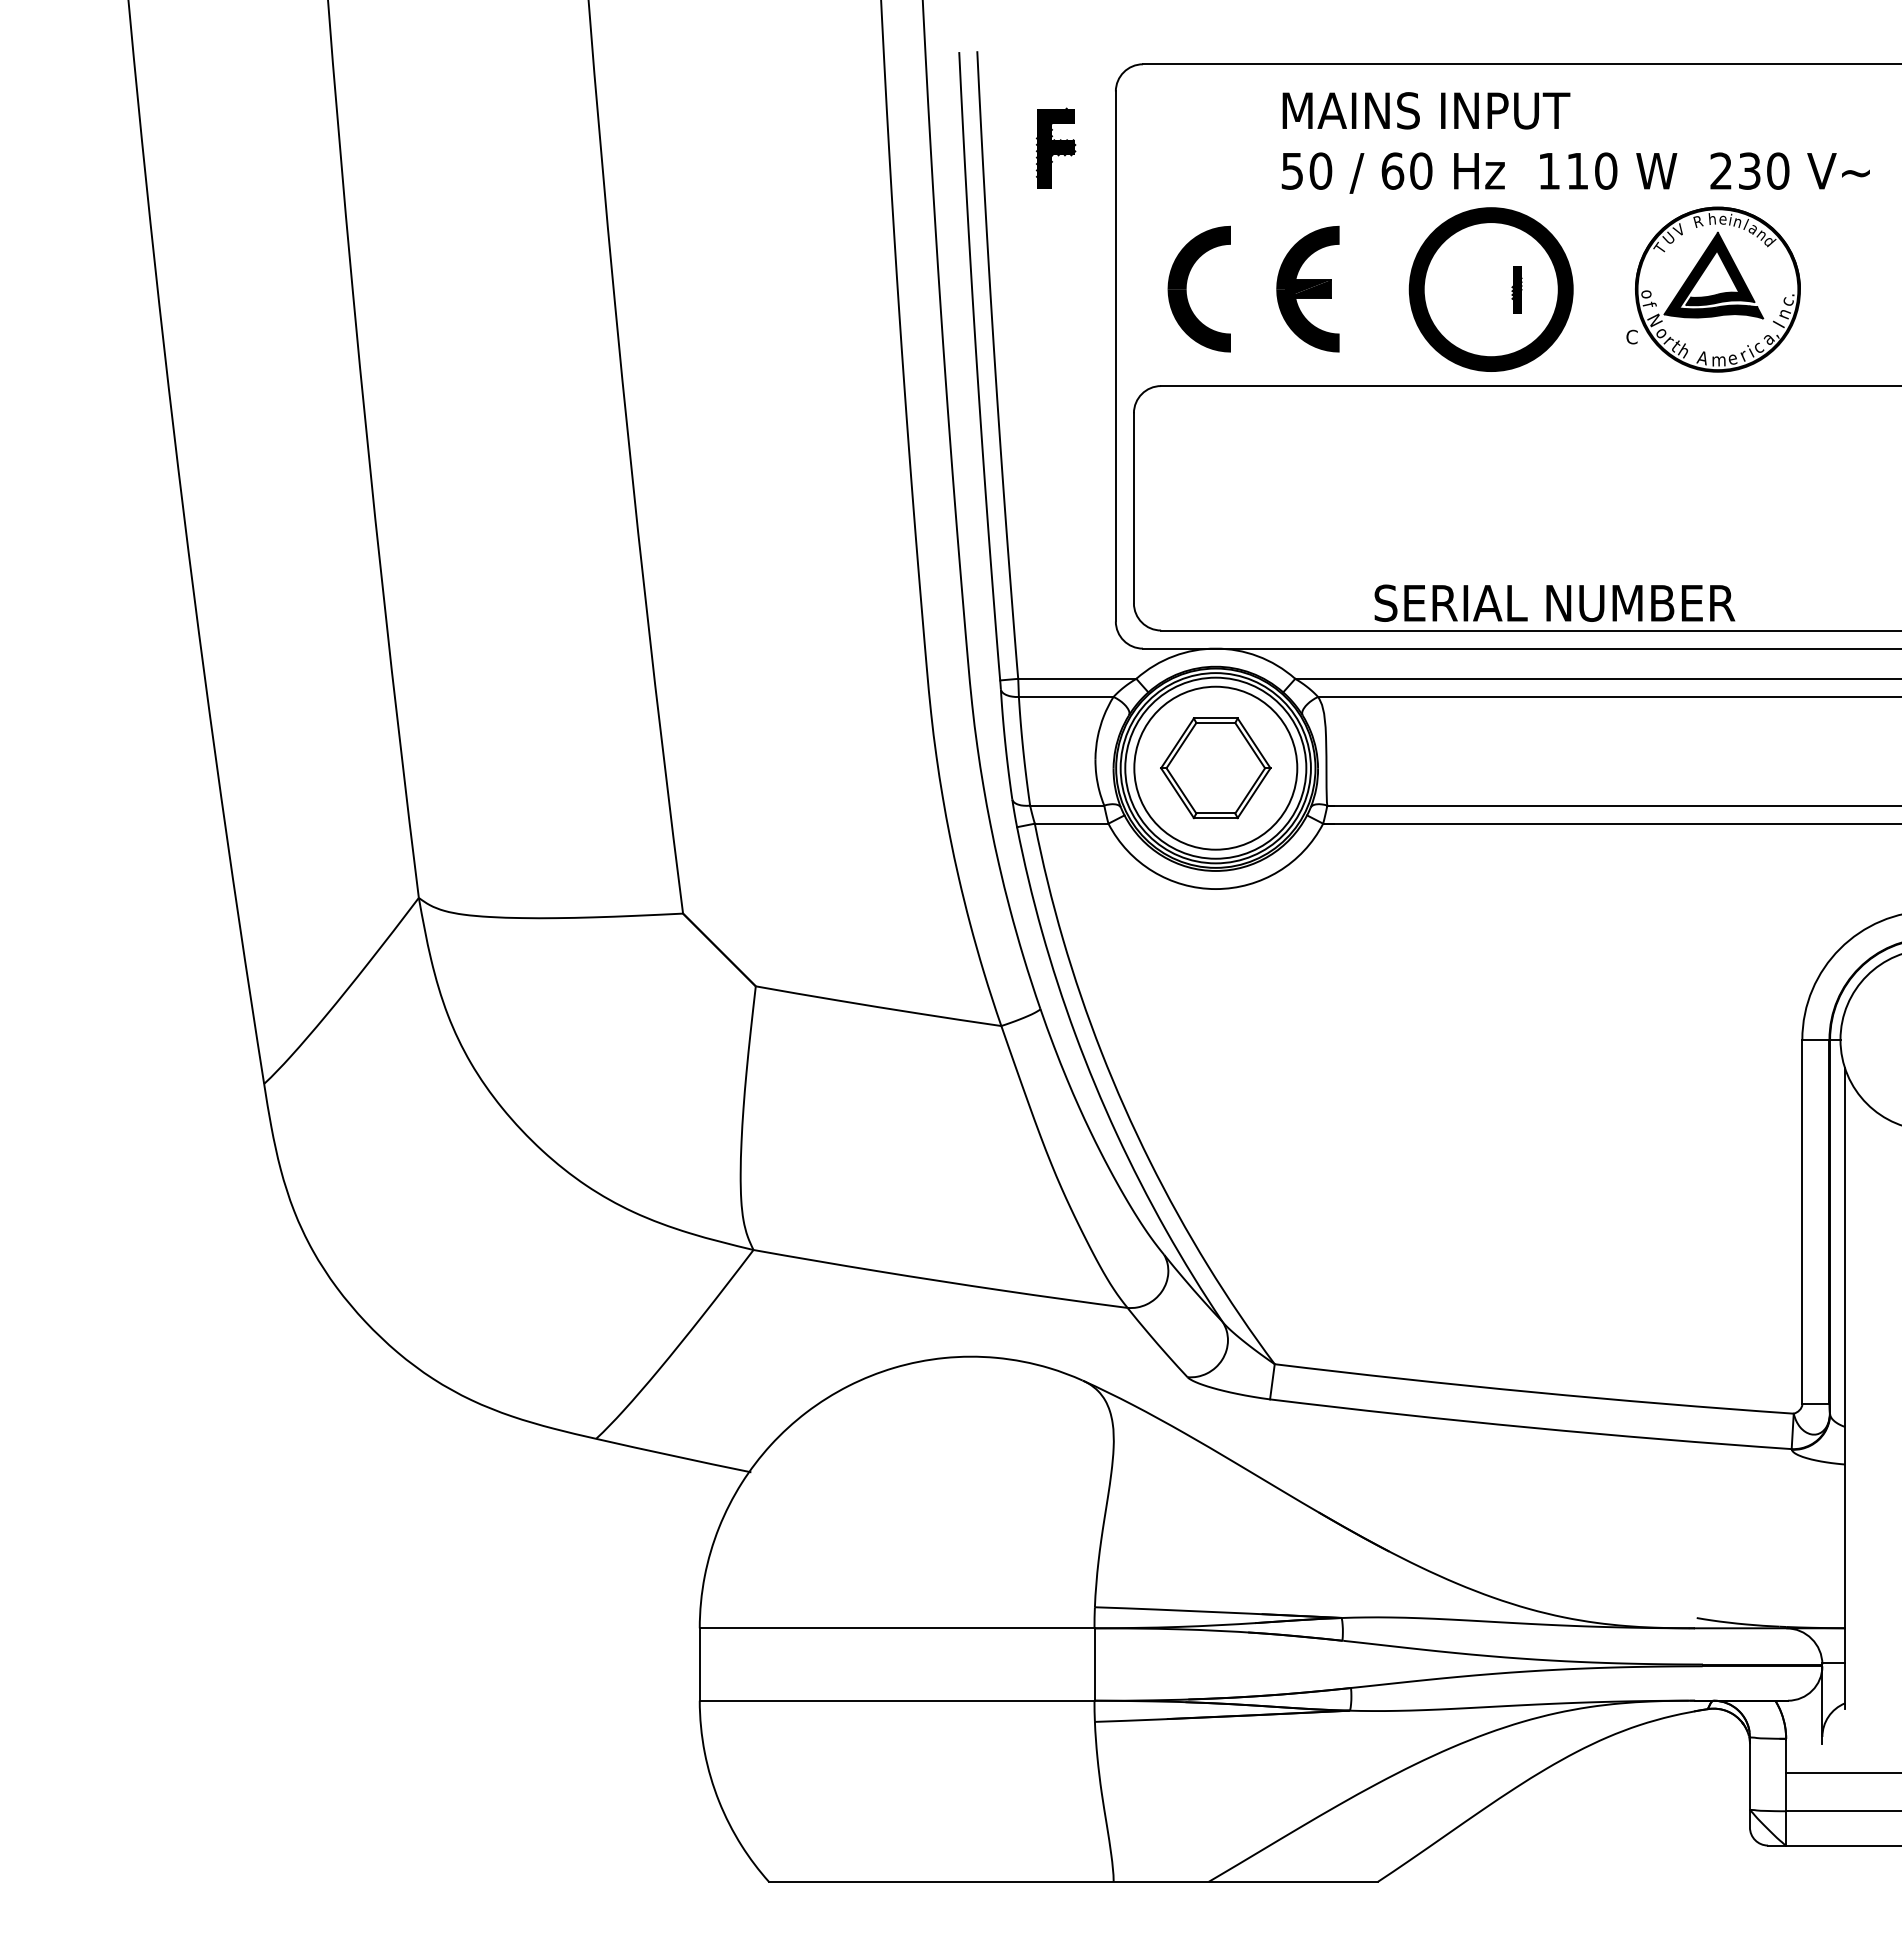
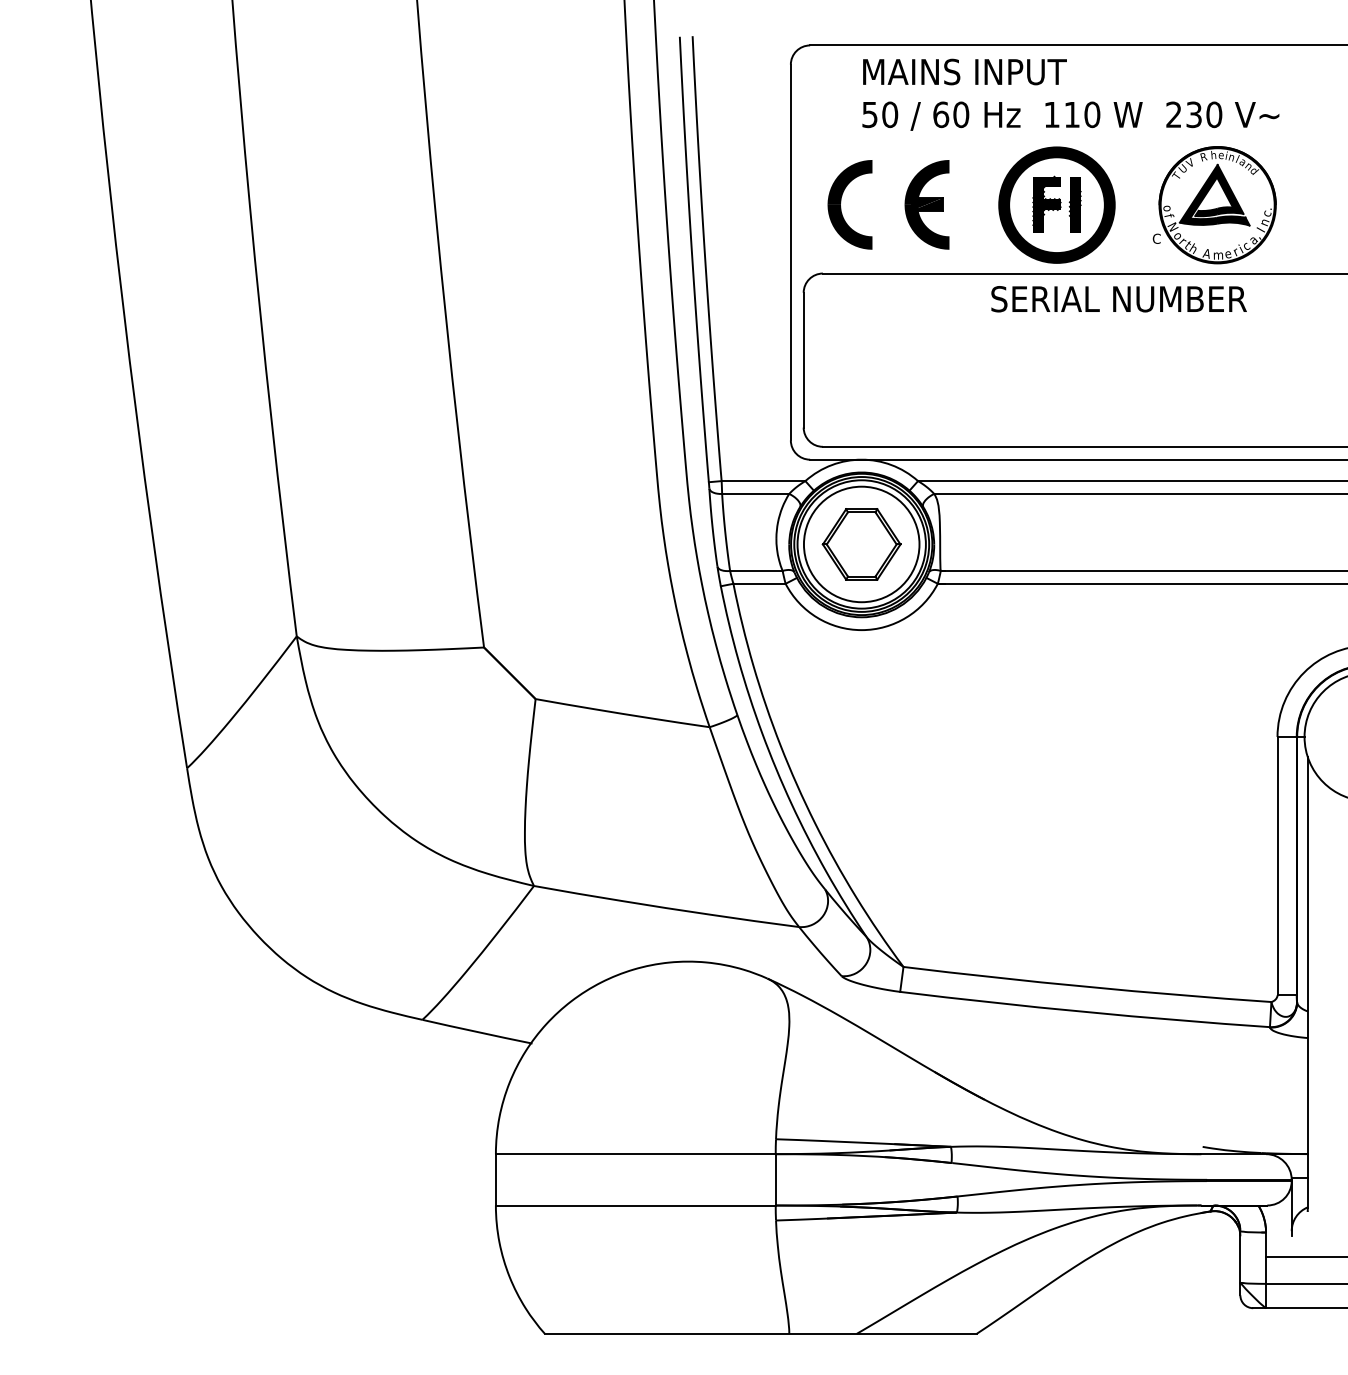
text: (1575, 142) -> (1070, 94), moved
part: (1055, 147) -> (1046, 204), moved
part: (1516, 289) -> (1074, 205), size x1.67
text: (1554, 602) -> (1118, 298), moved

